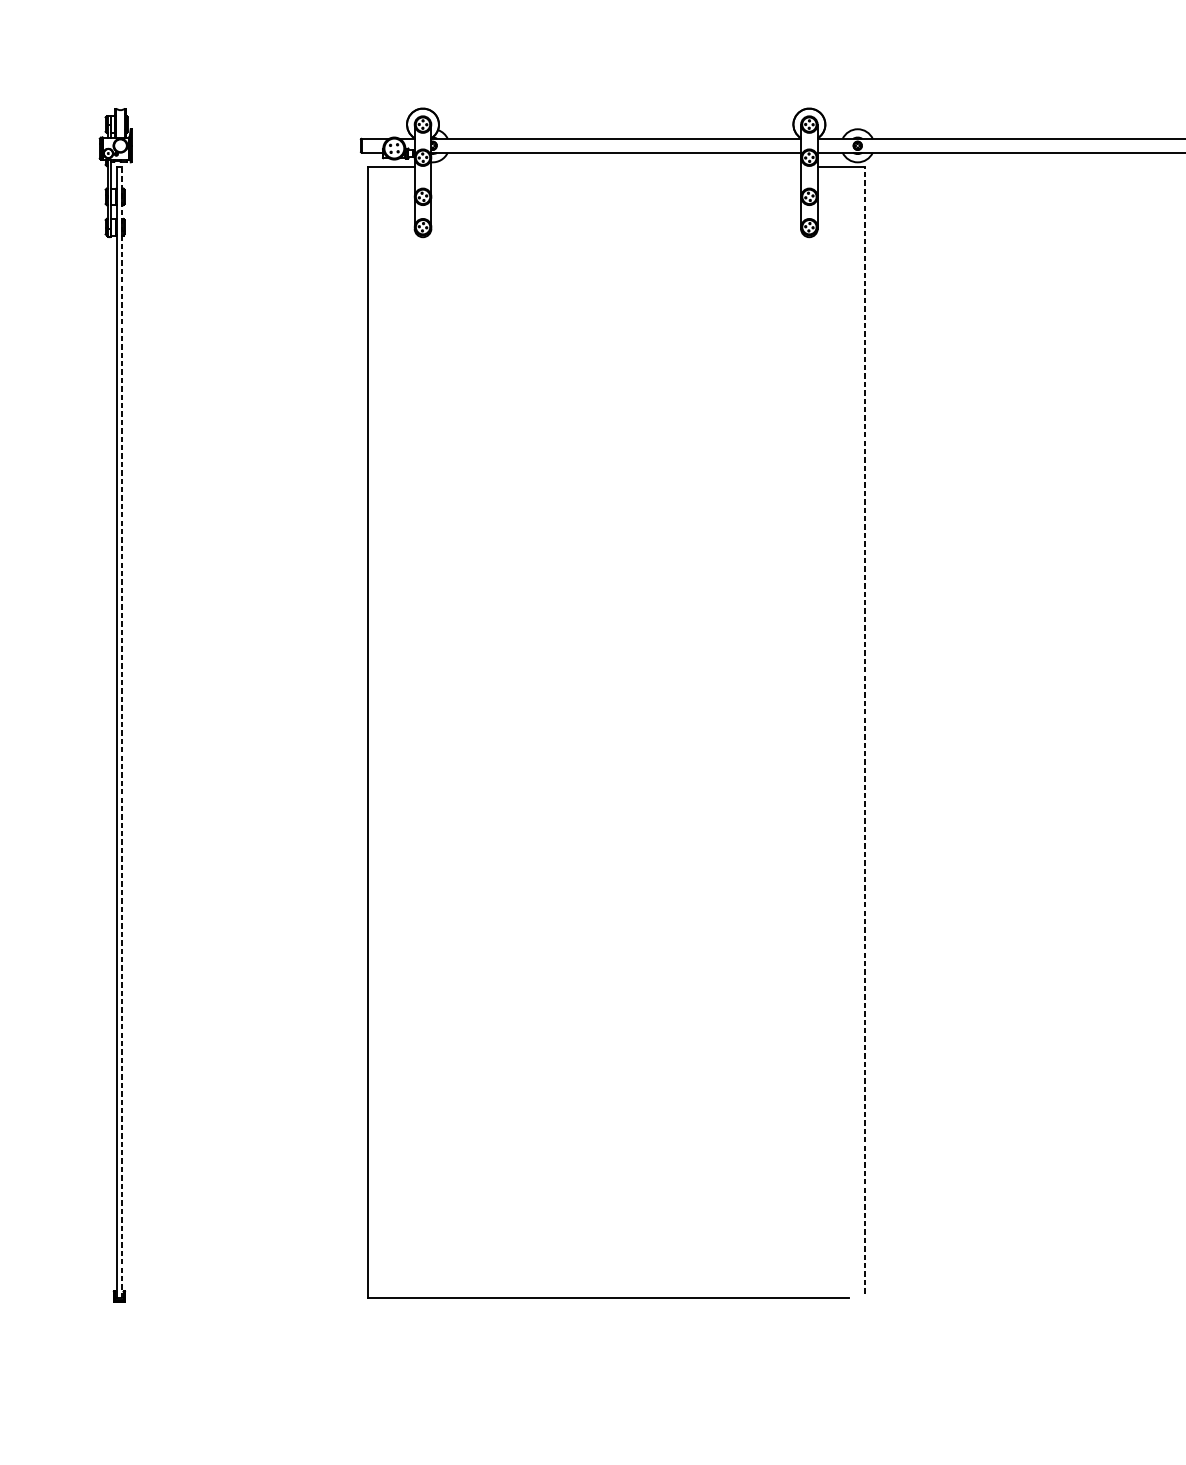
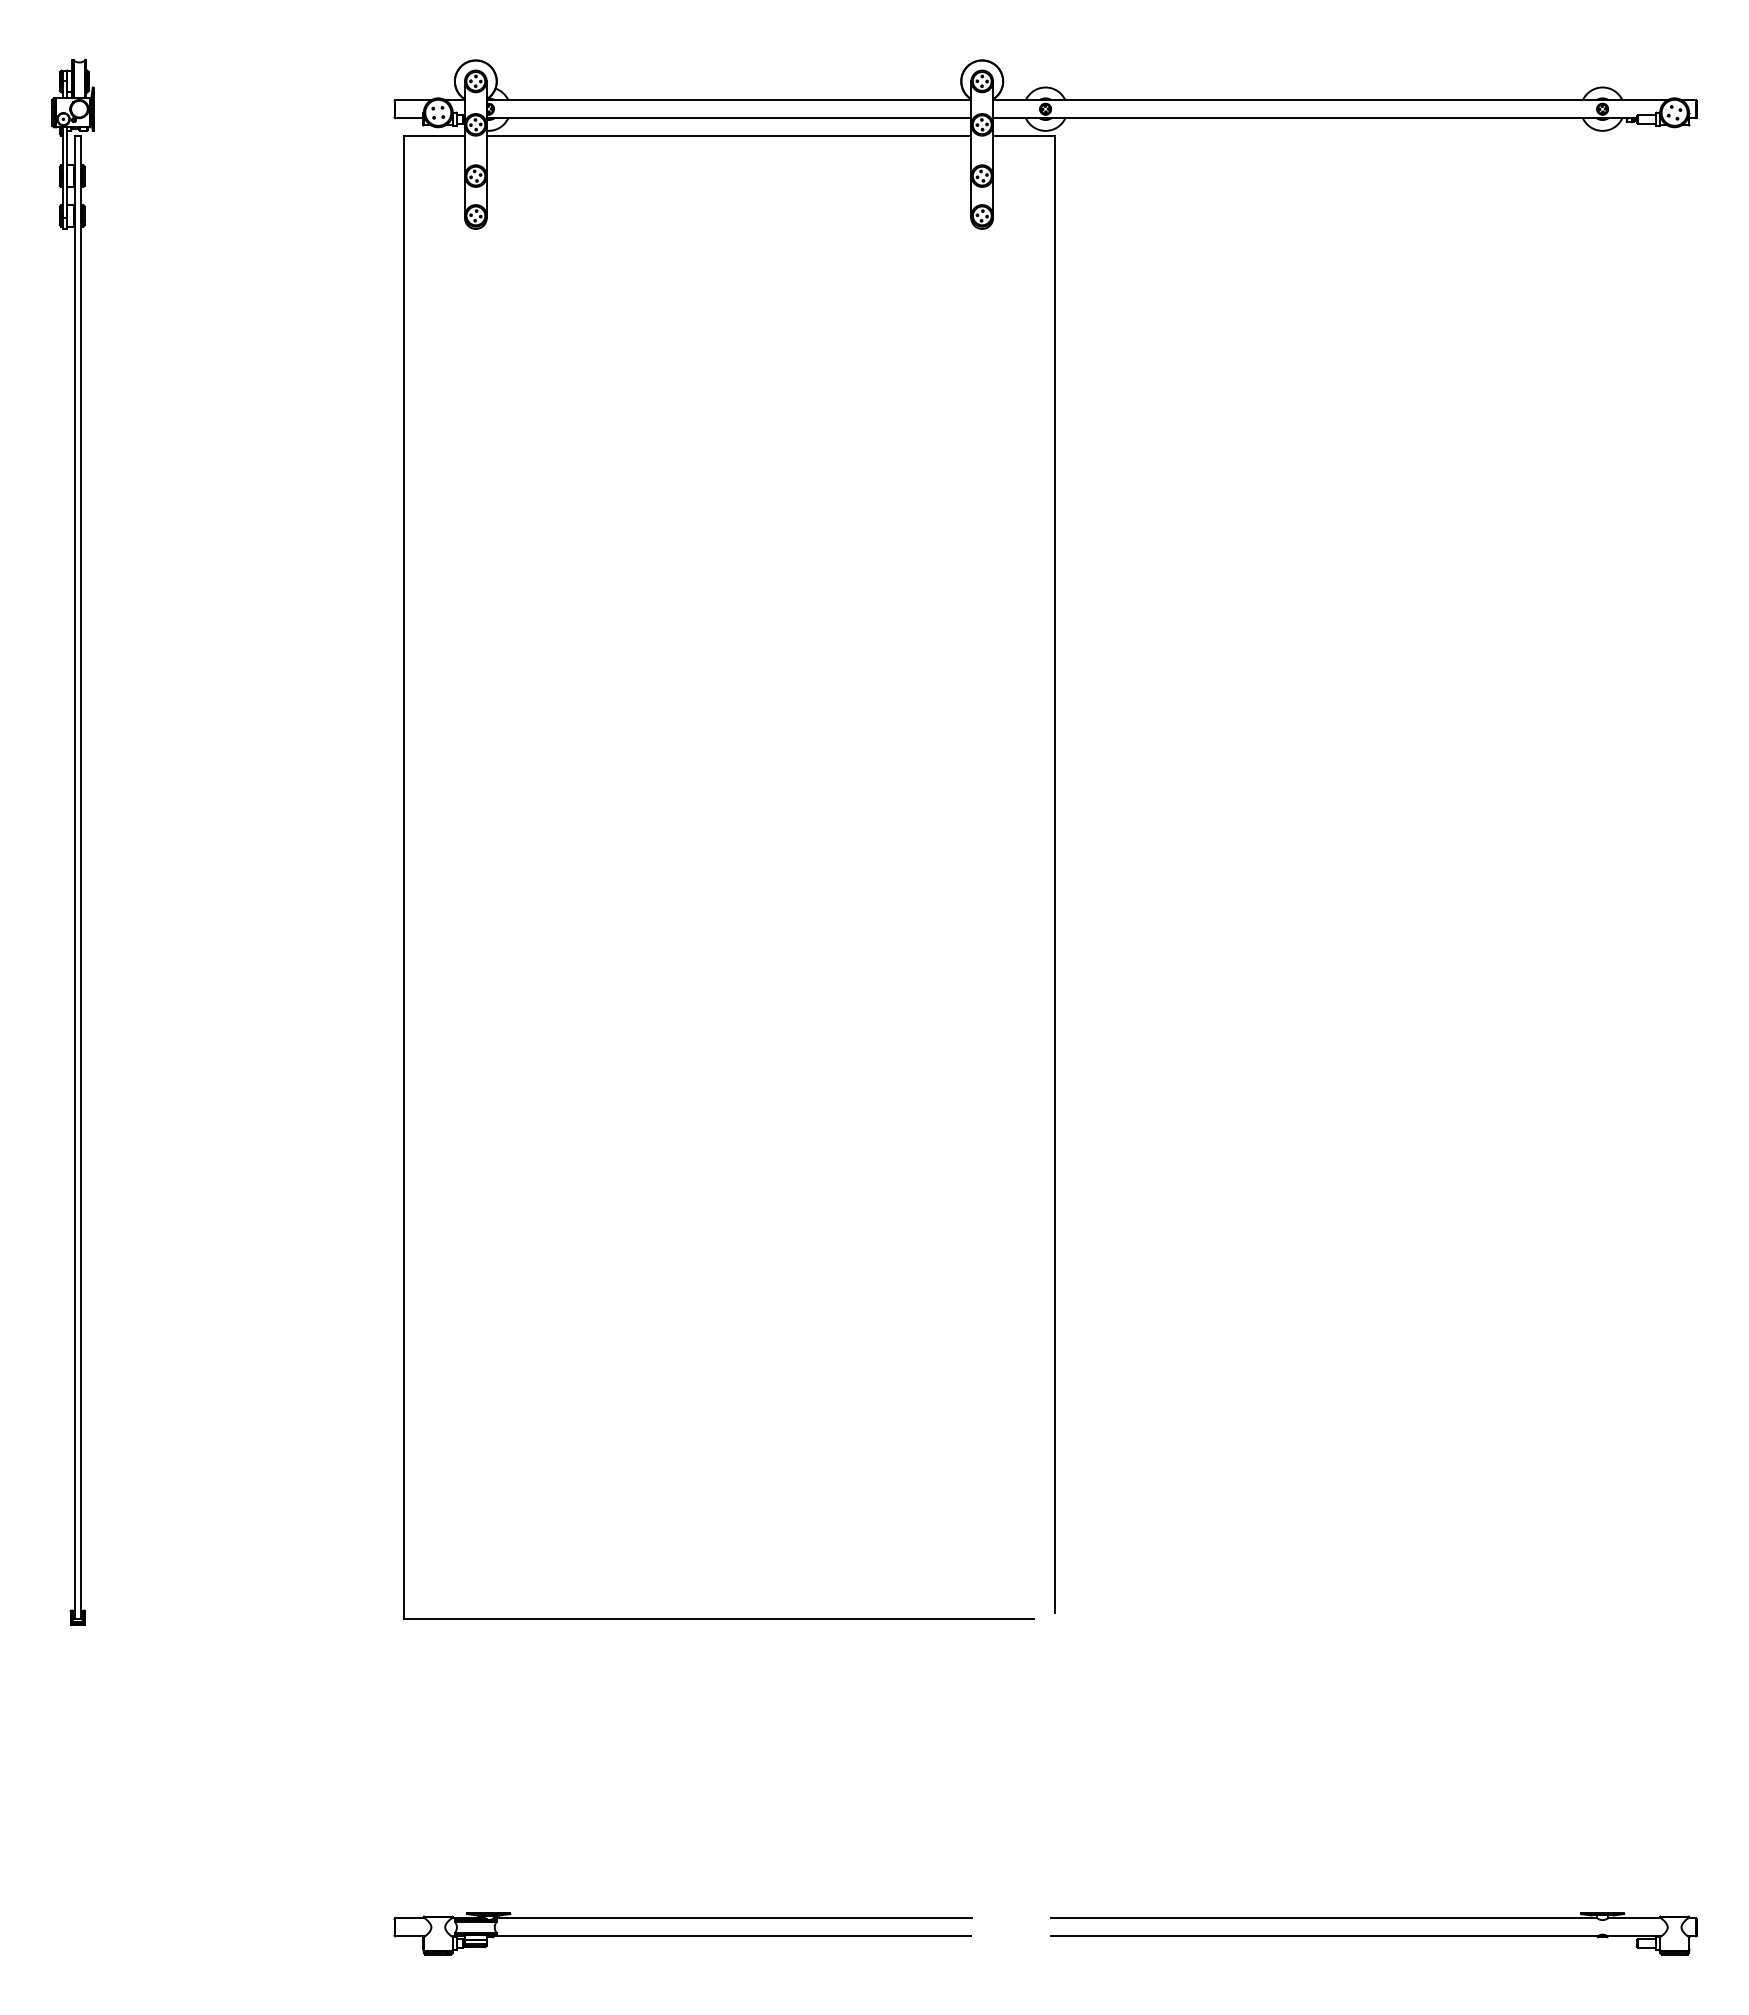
line: (615, 166) -> (728, 136), added
line: (864, 729) -> (1054, 874), dashed -> solid
line: (121, 732) -> (80, 877), dashed -> solid

